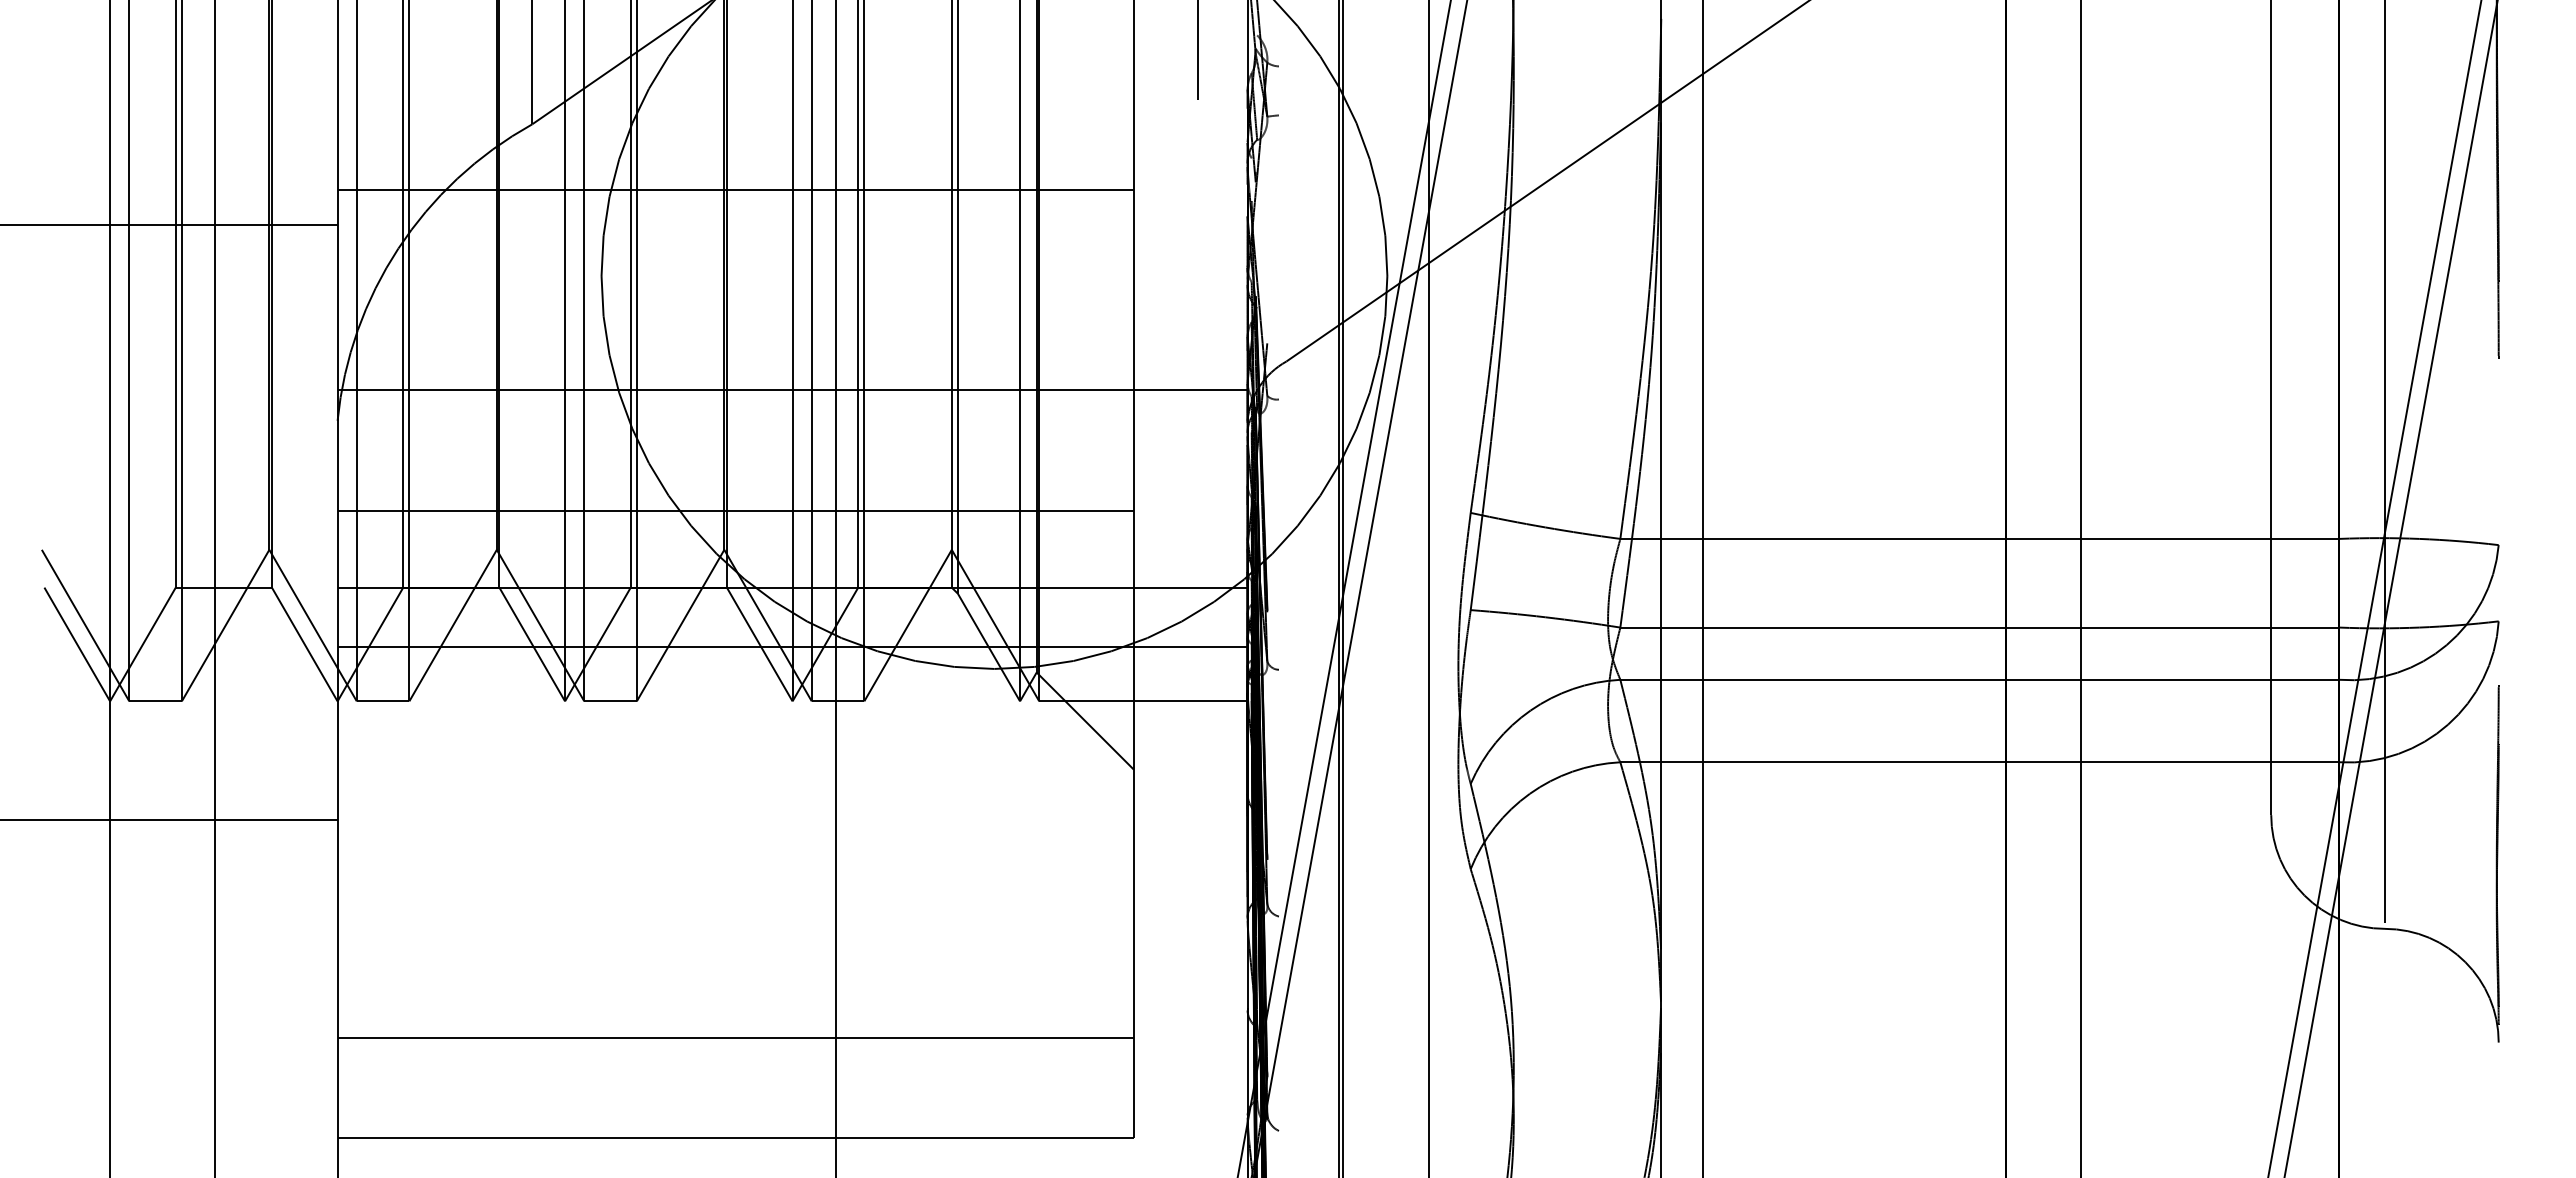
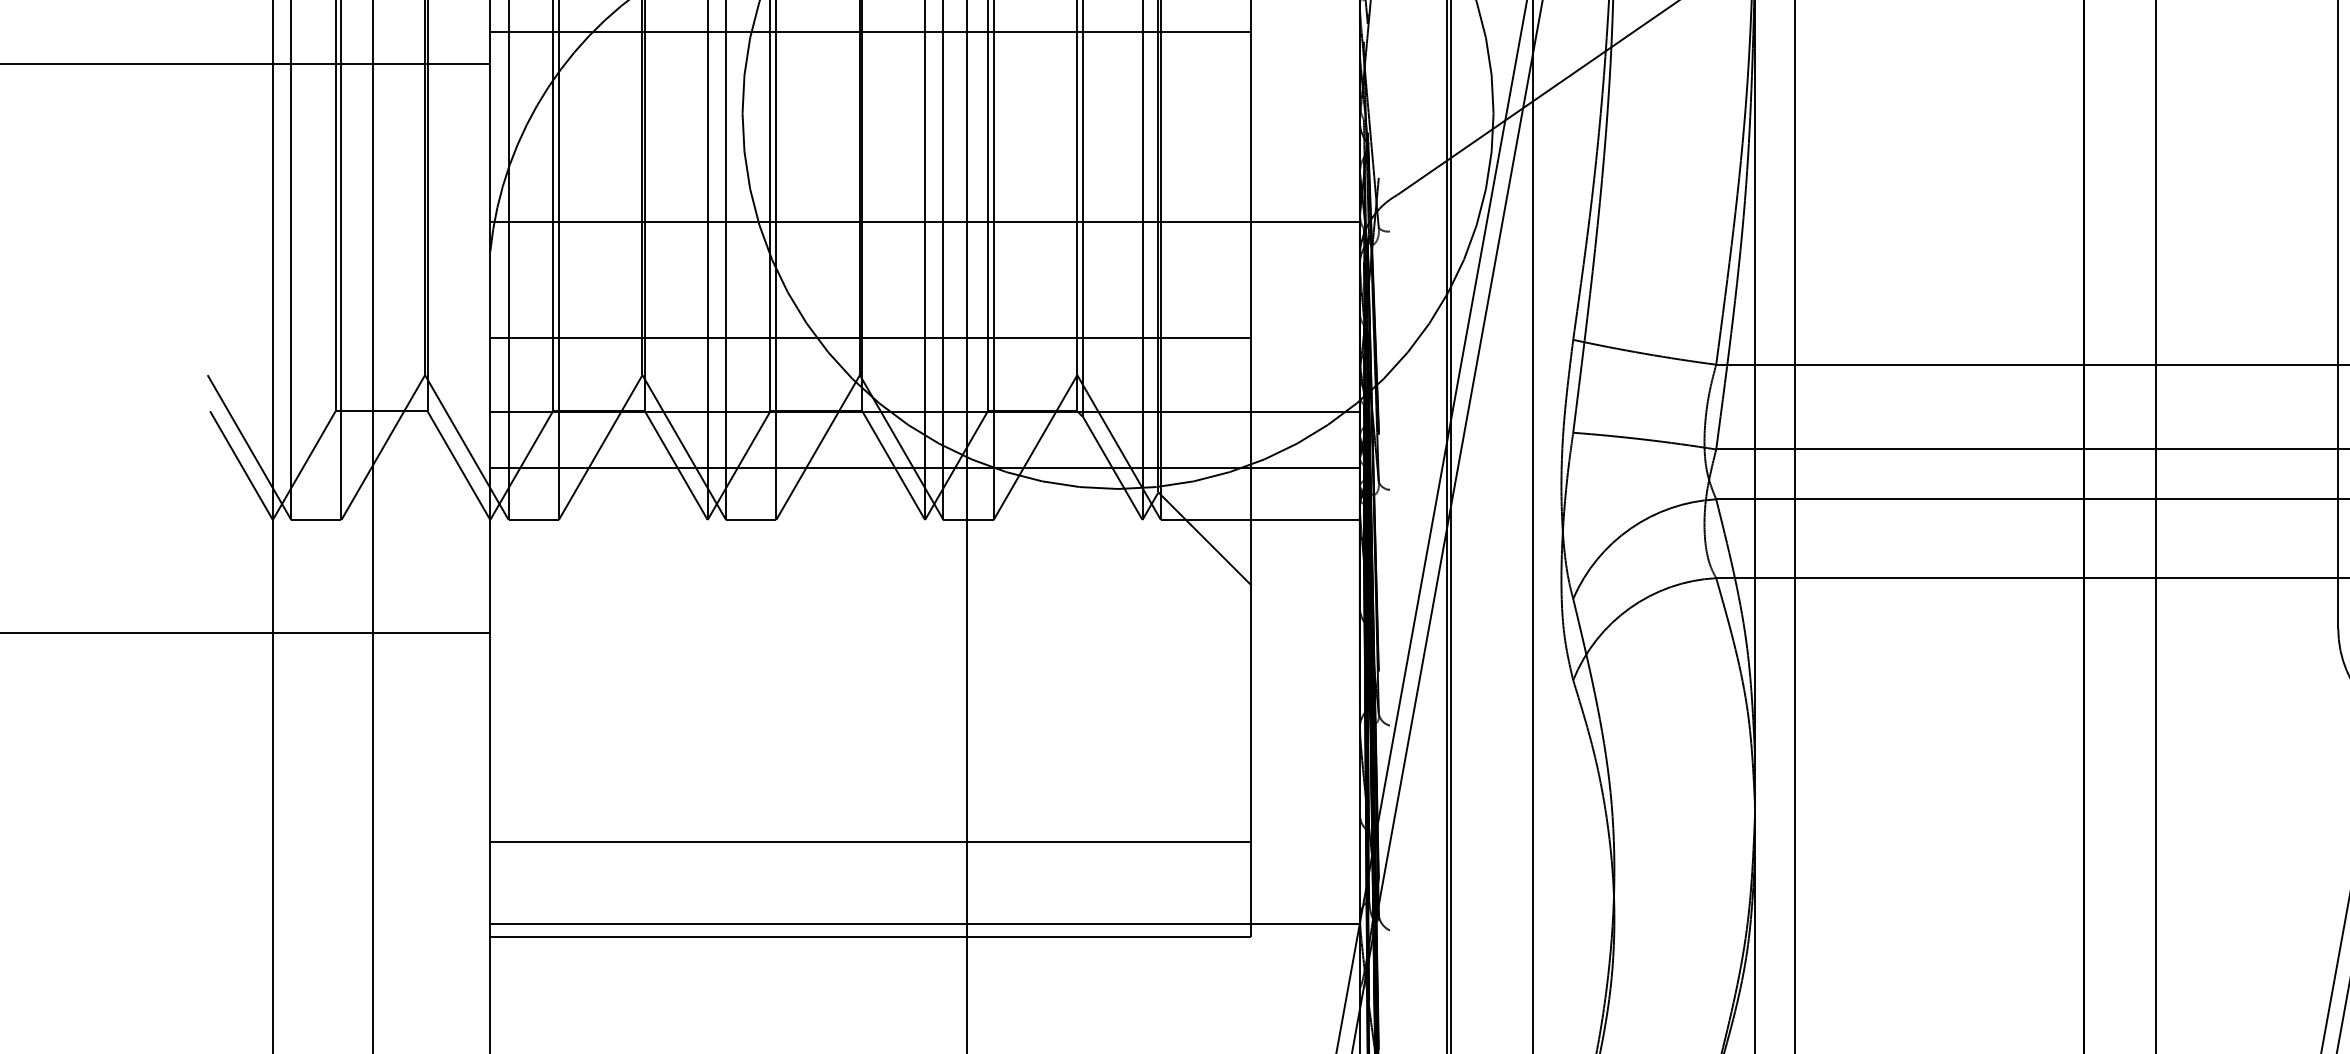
line: (792, 1123) -> (925, 923), added

